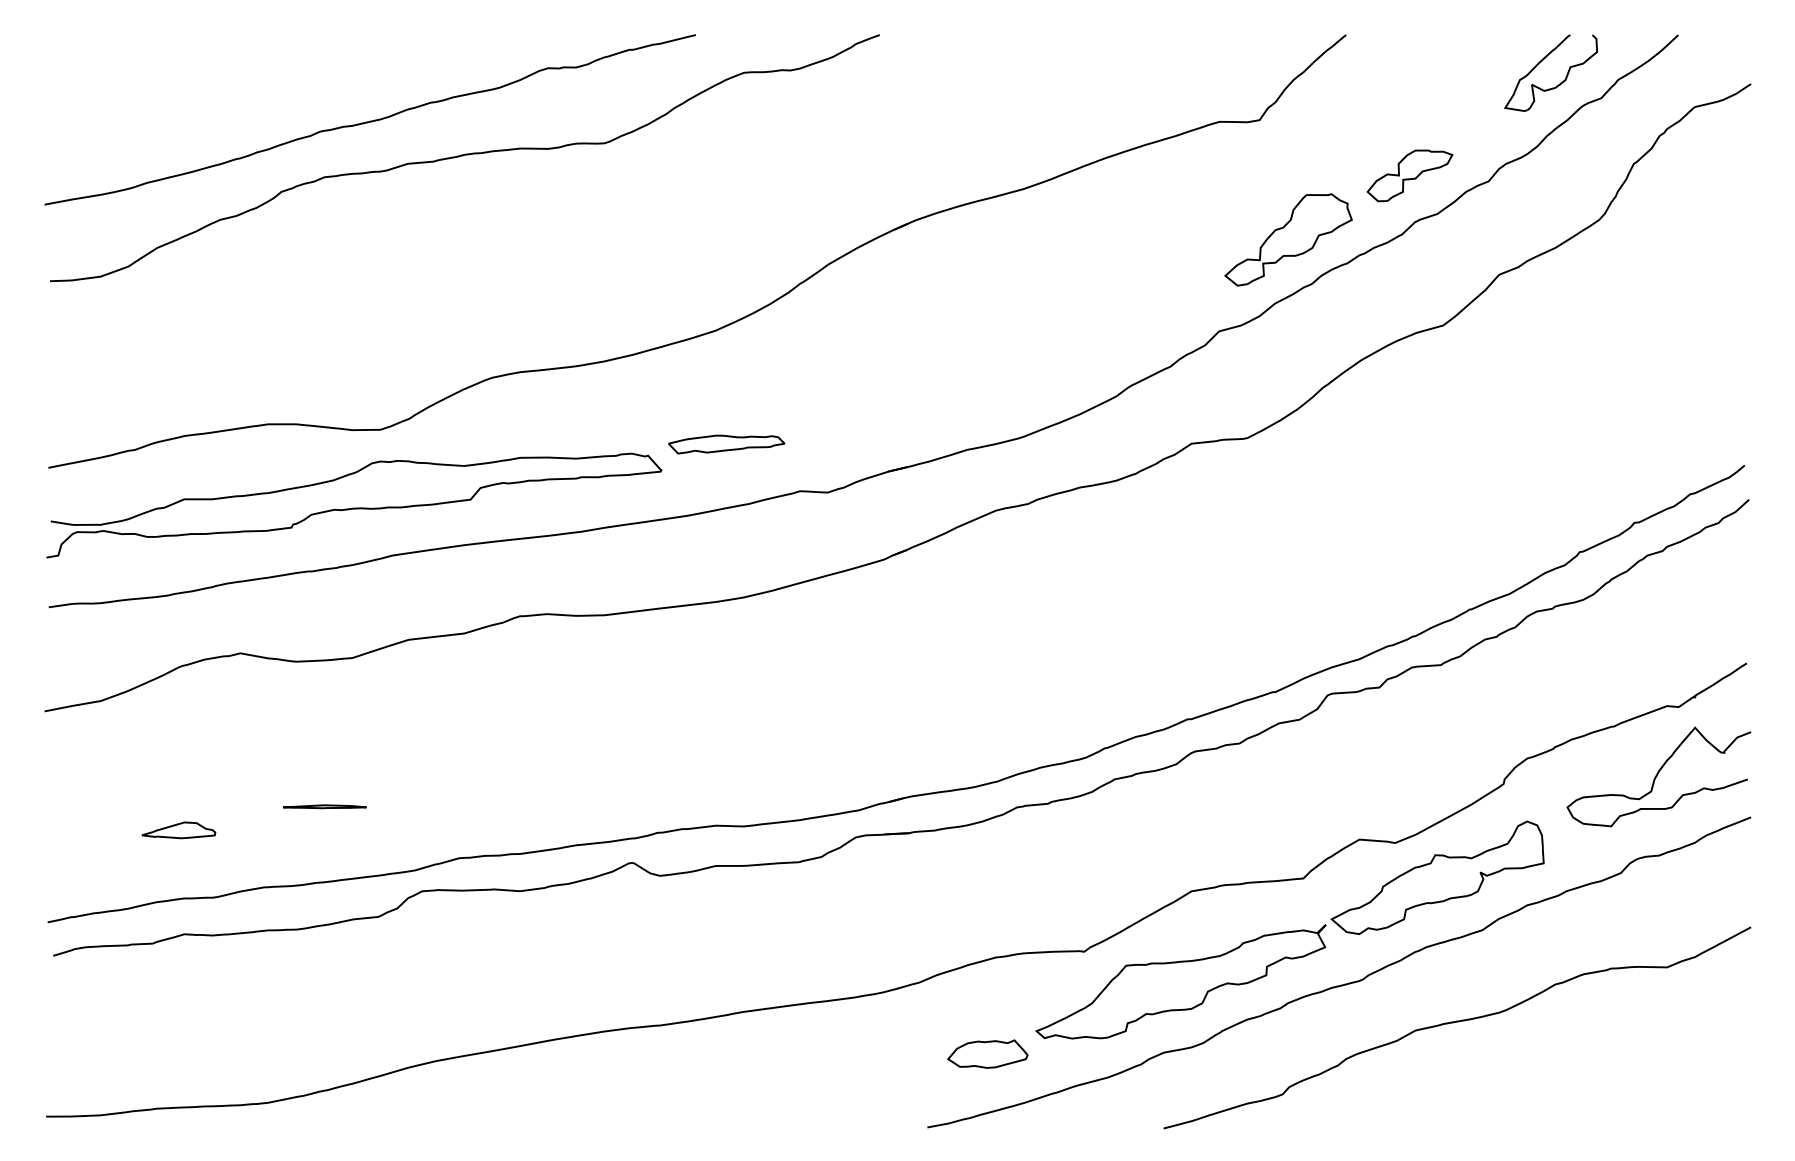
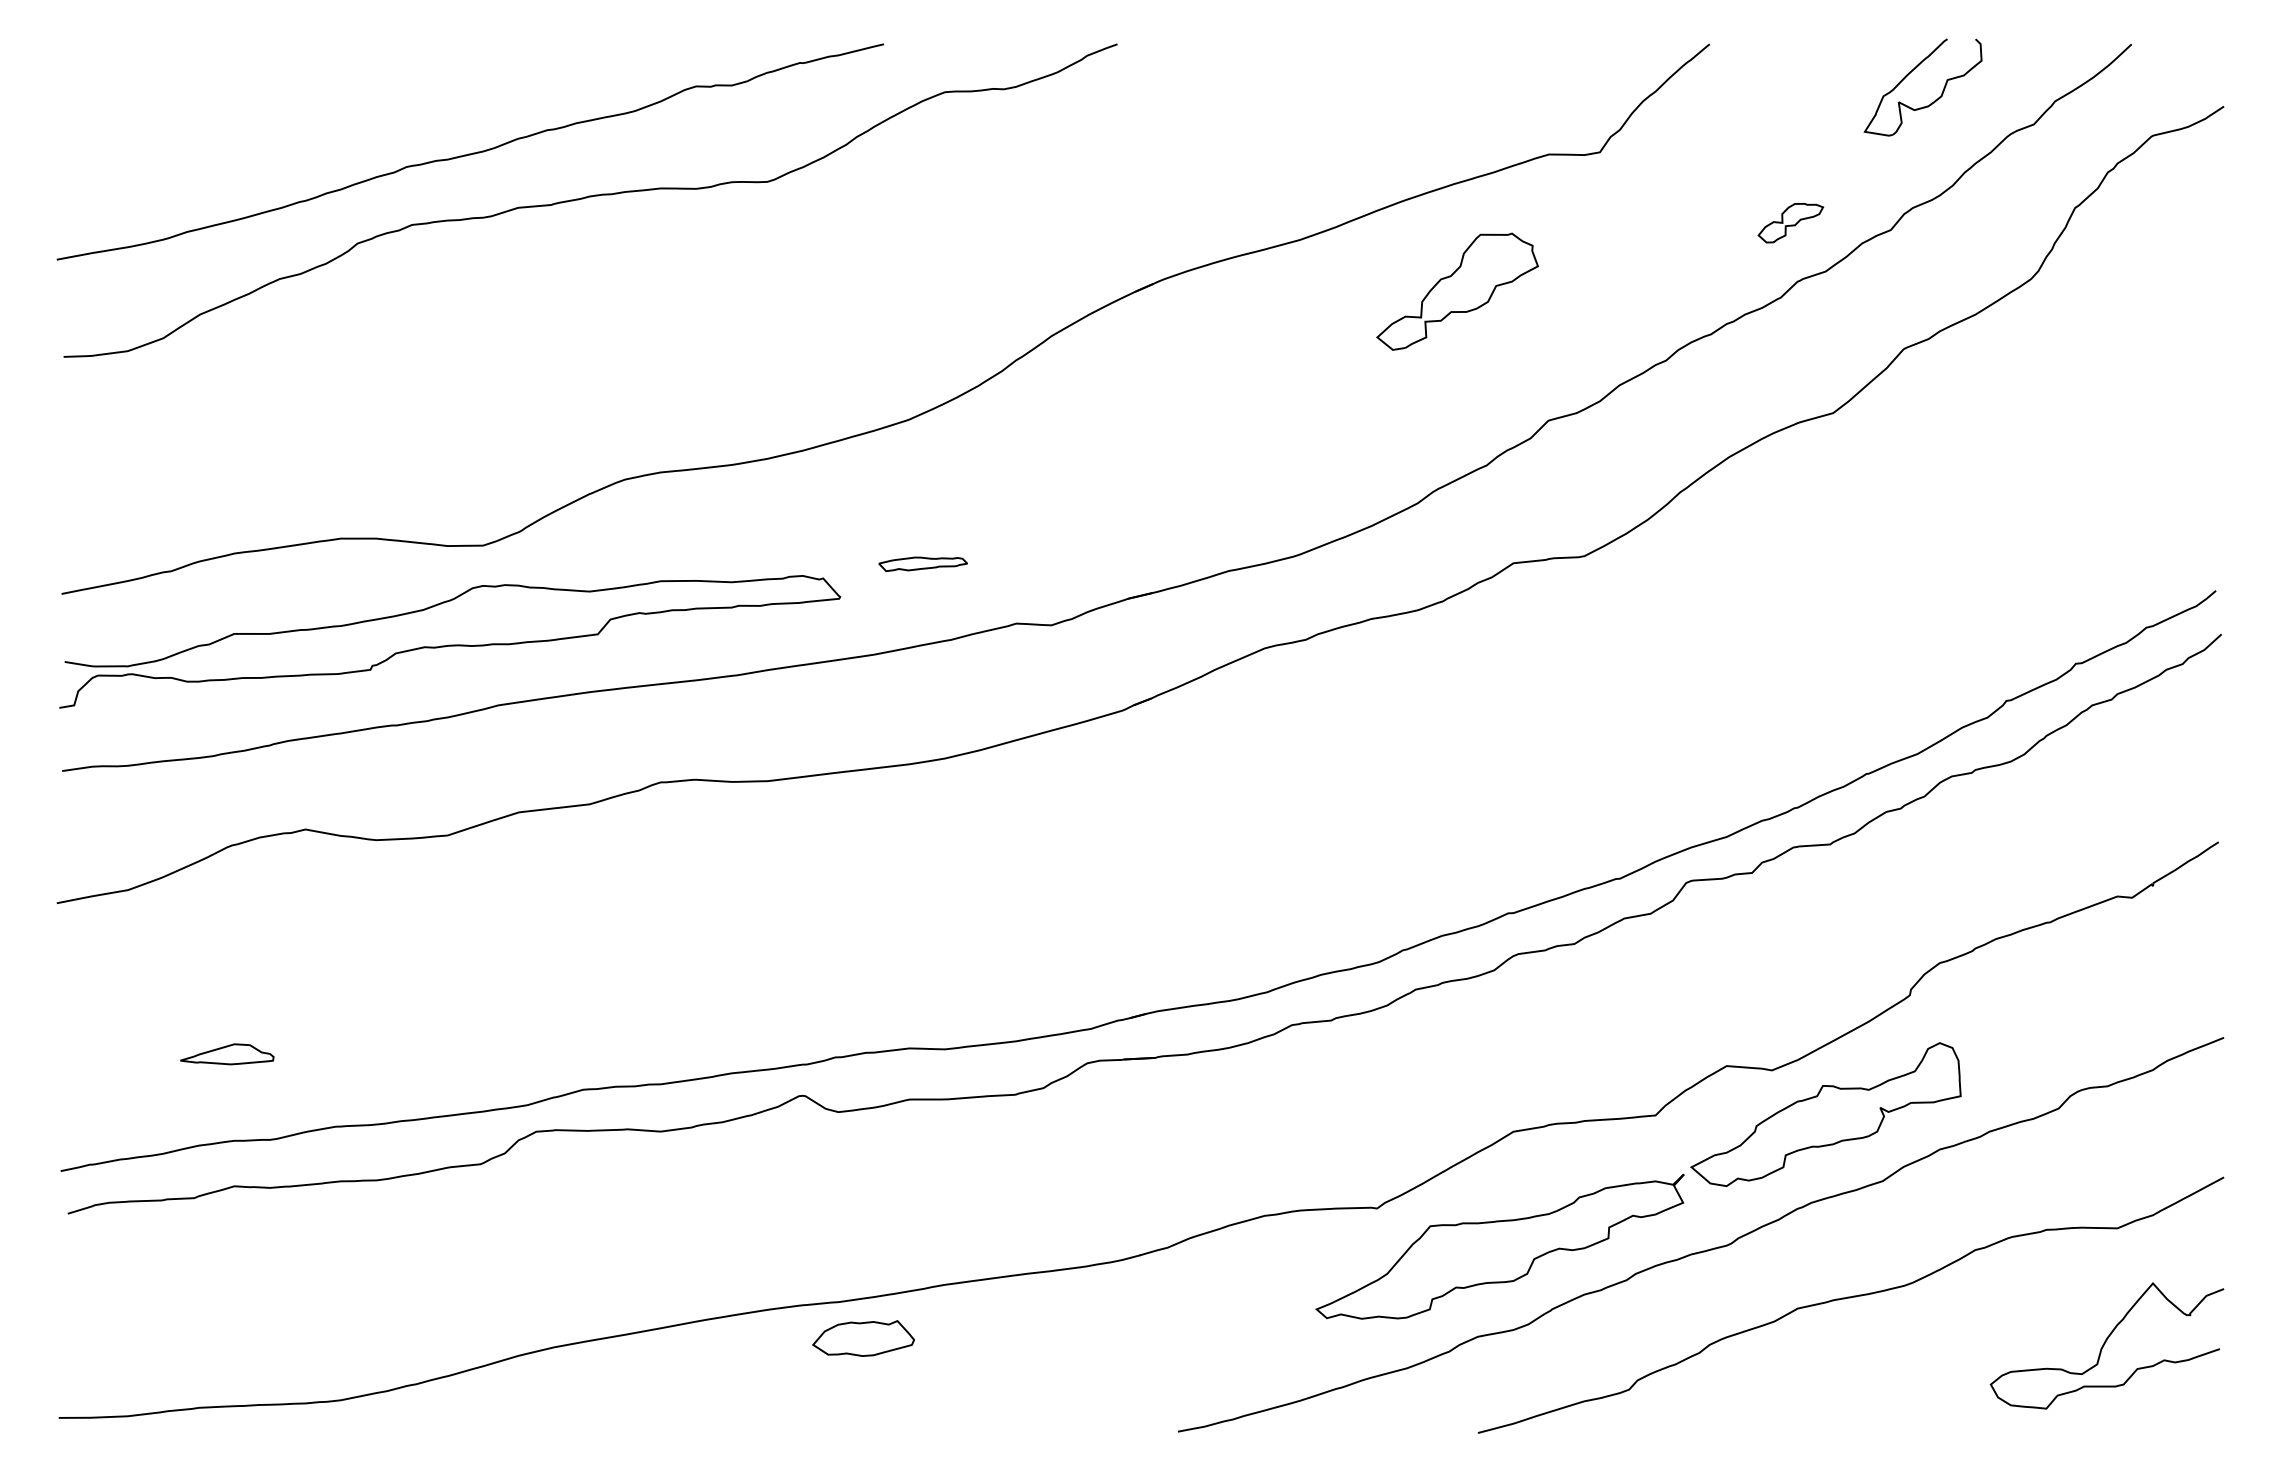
part: (1541, 62) -> (1910, 74), moved
part: (1409, 175) -> (1790, 222), size x0.6
part: (1288, 239) -> (1457, 291), moved
part: (726, 444) -> (922, 564), size x0.6
curve: (1657, 776) -> (2105, 1345), moved
part: (324, 806) -> (412, 1024), removed
part: (987, 1053) -> (863, 1337), moved

